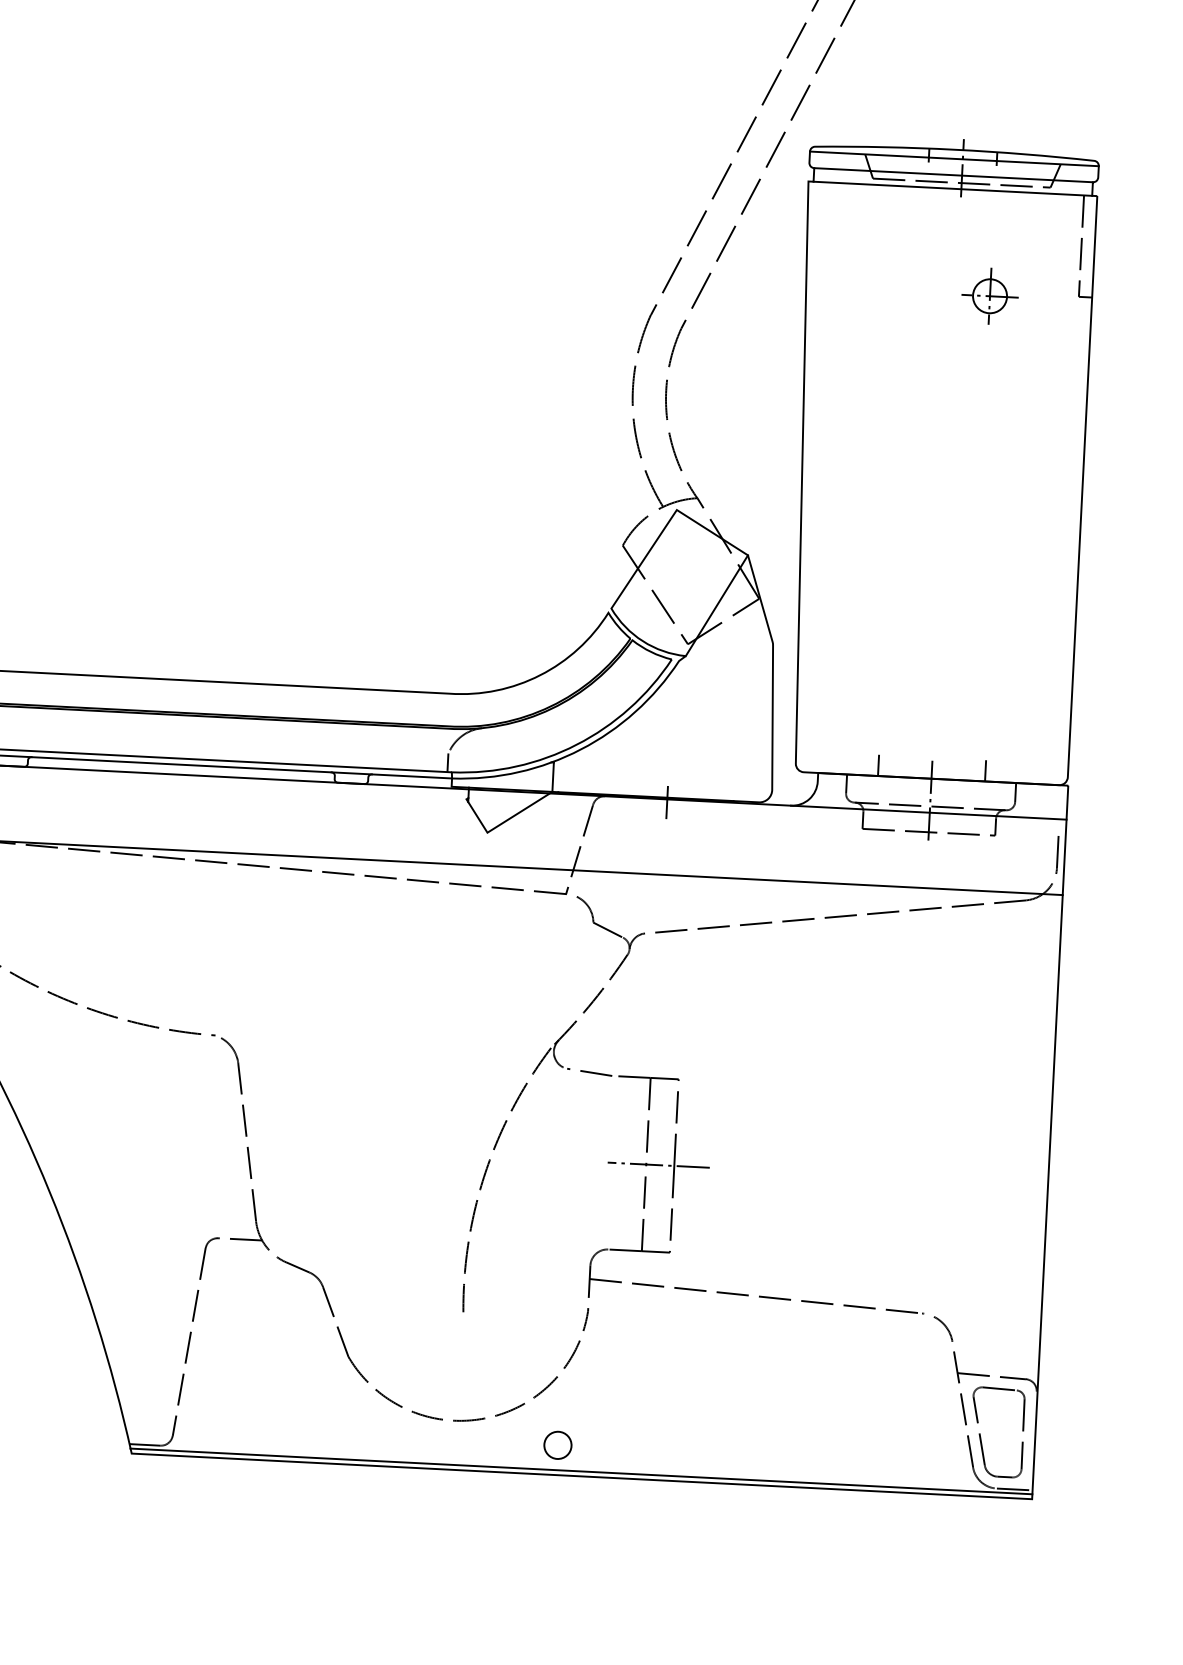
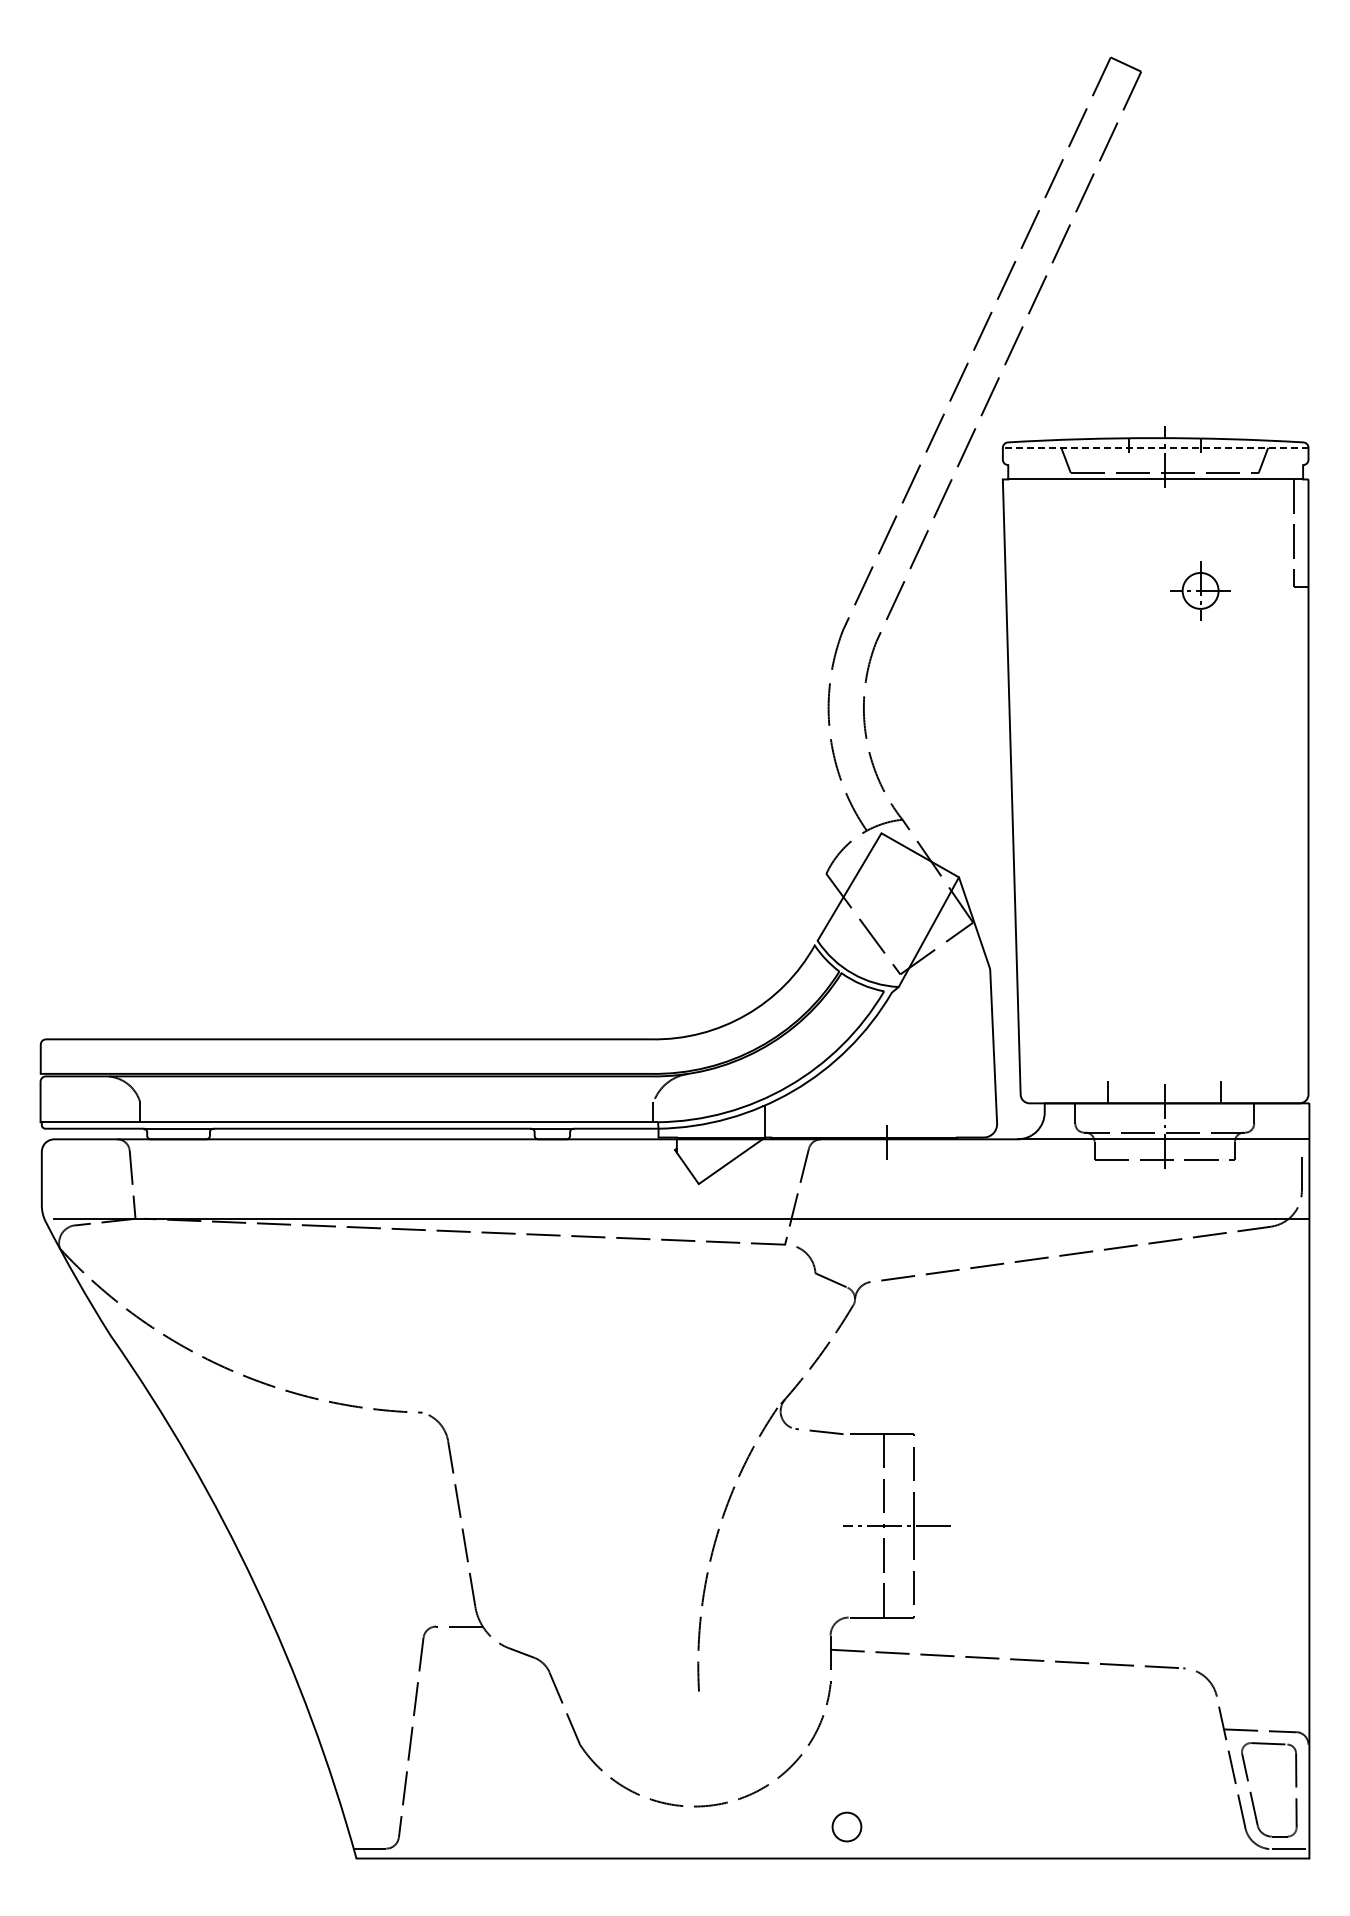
line: (954, 158) -> (1155, 447), solid -> dashed
line: (953, 175) -> (1155, 465), removed
circle: (557, 1444) -> (846, 1826), moved
line: (580, 1471) -> (831, 1853), removed

